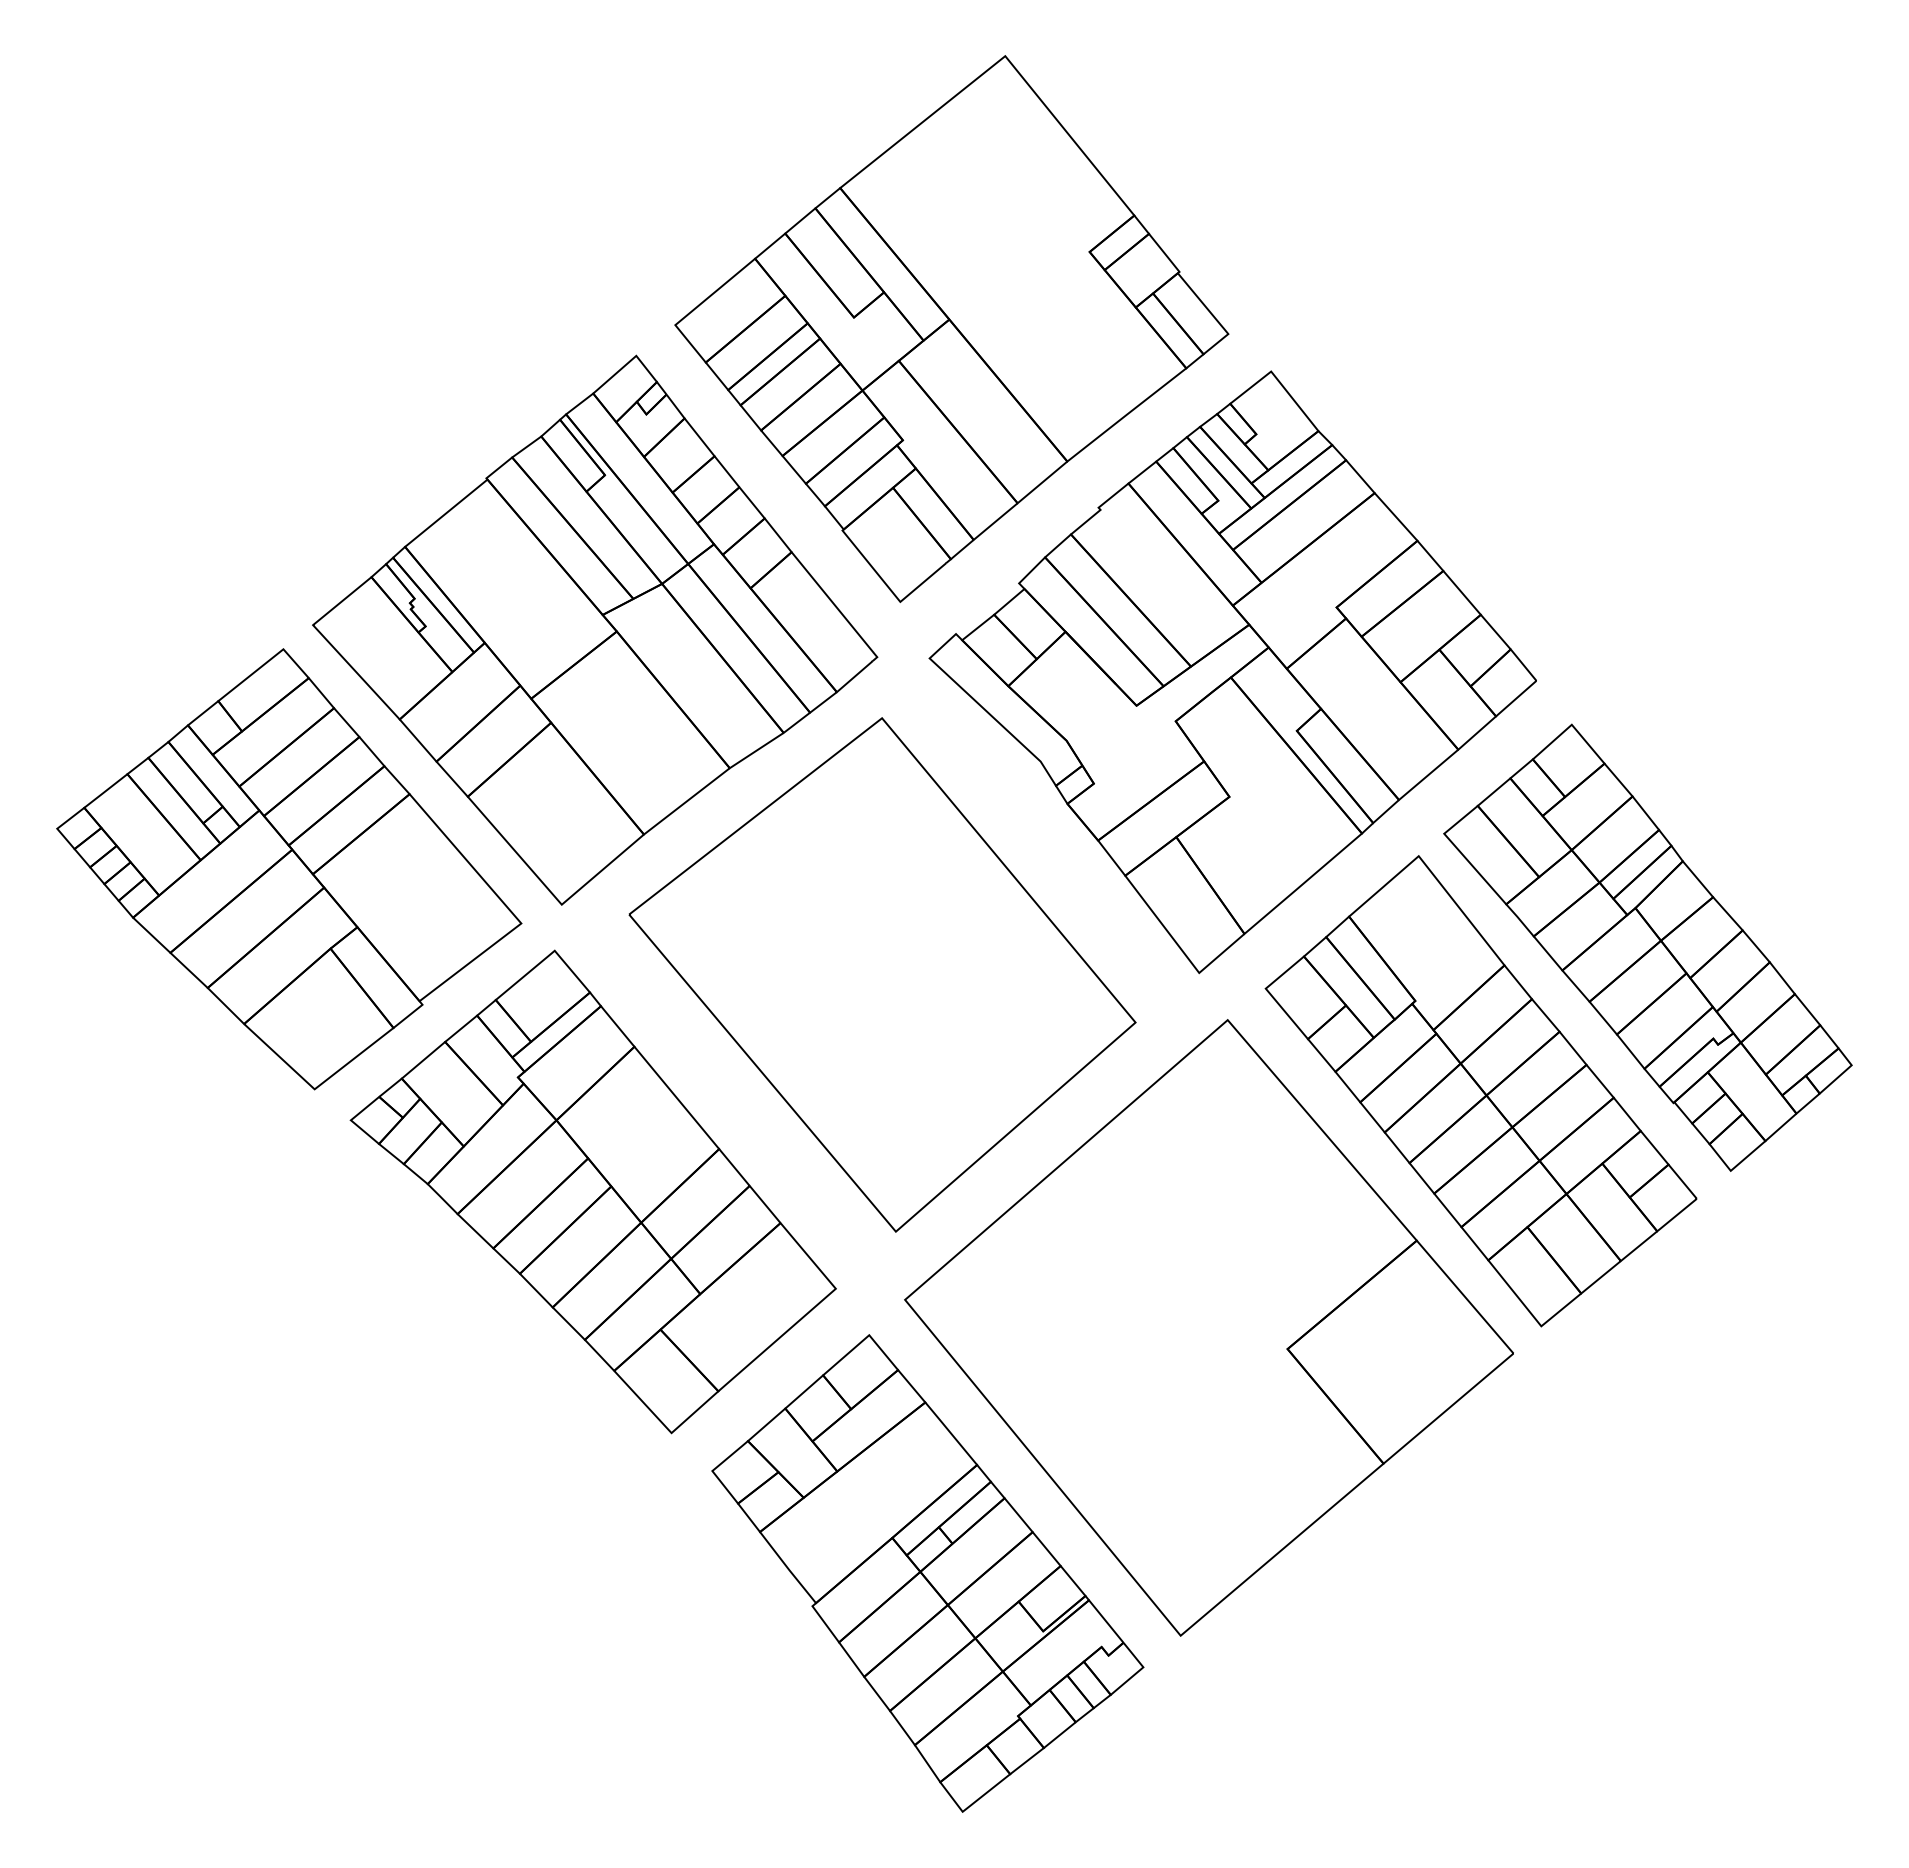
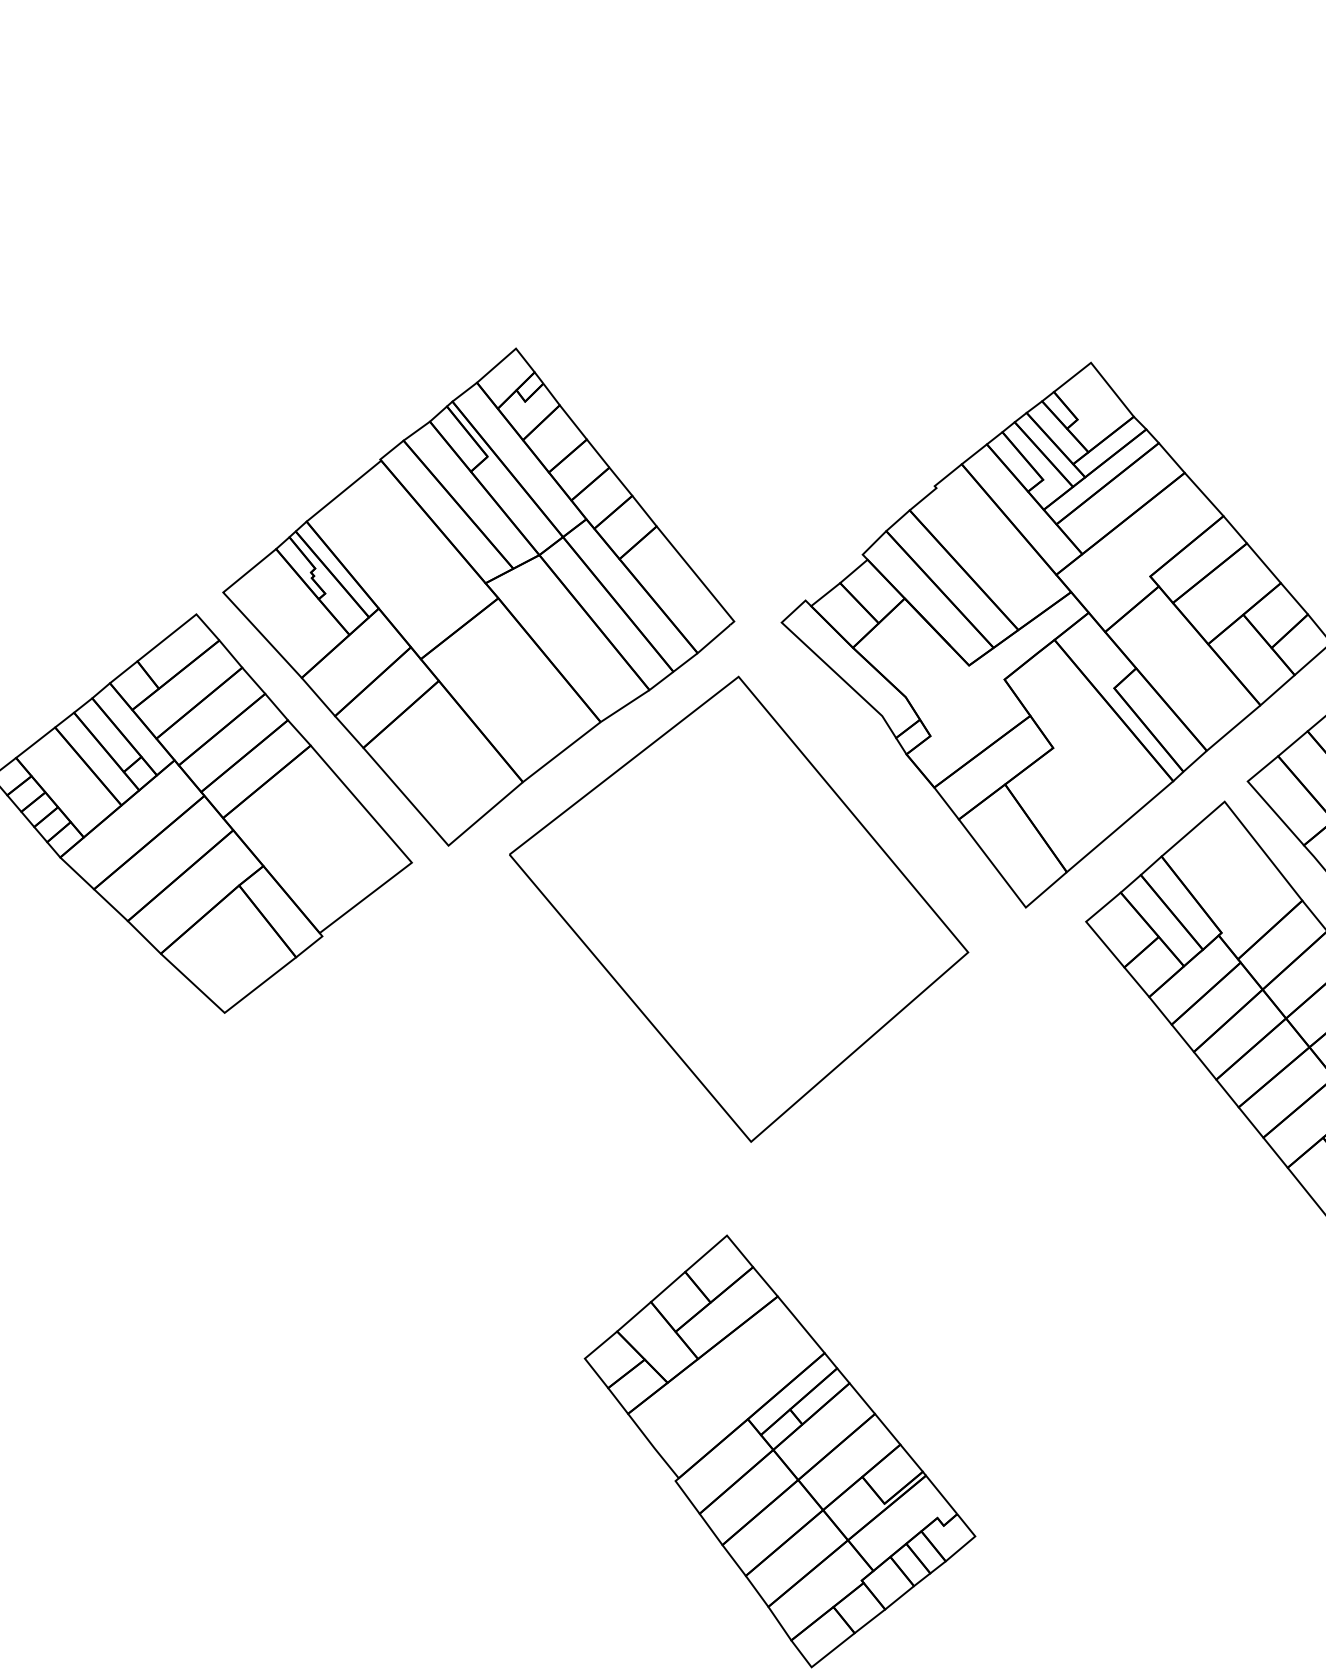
part: (951, 328) -> (801, 323), removed
part: (592, 1191) -> (476, 1105), removed
part: (1208, 1327) -> (1034, 1228), removed

